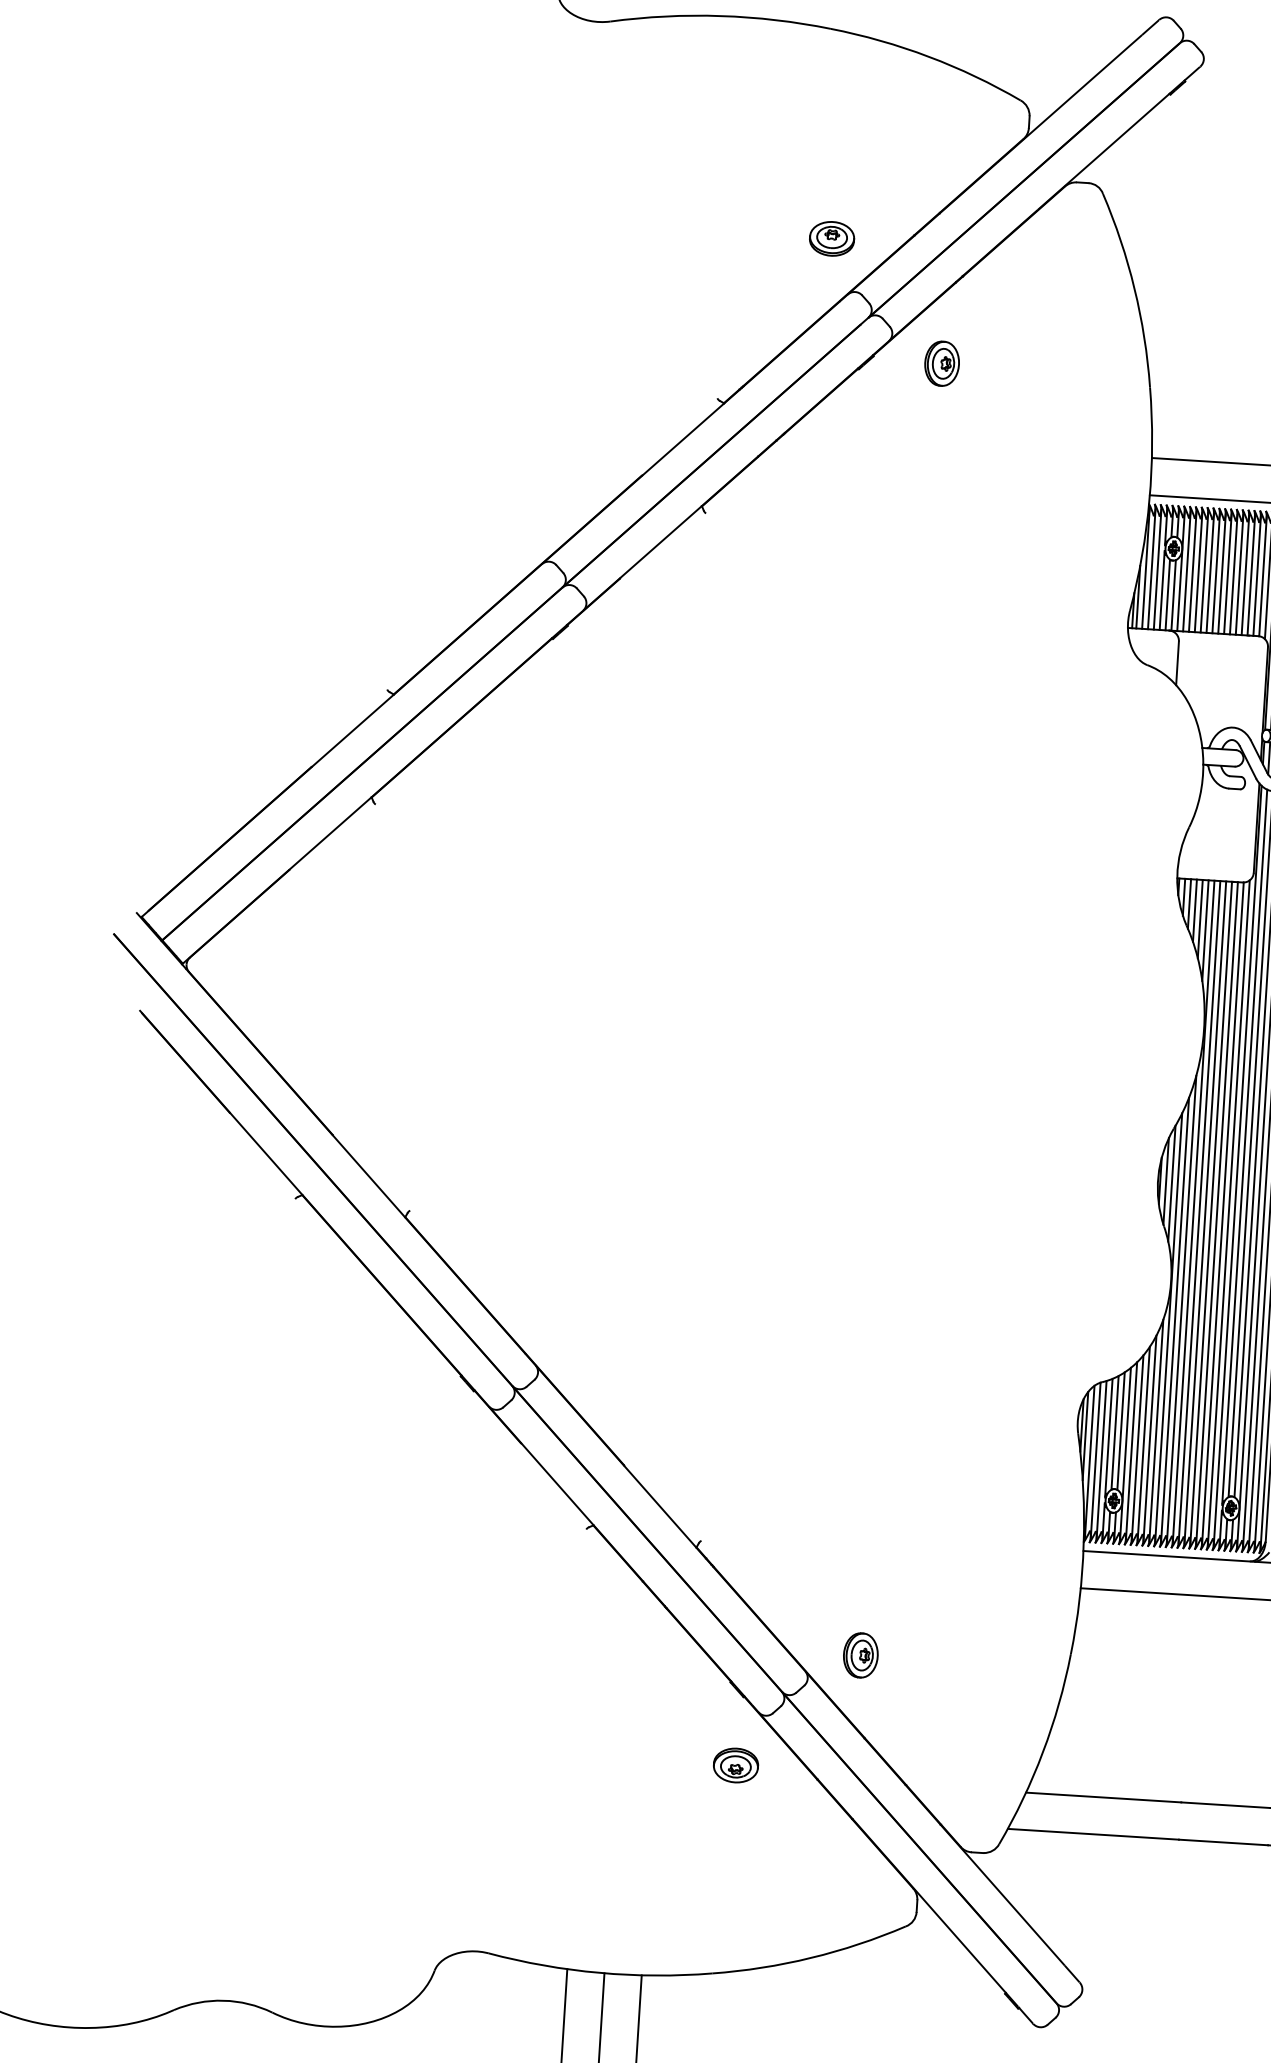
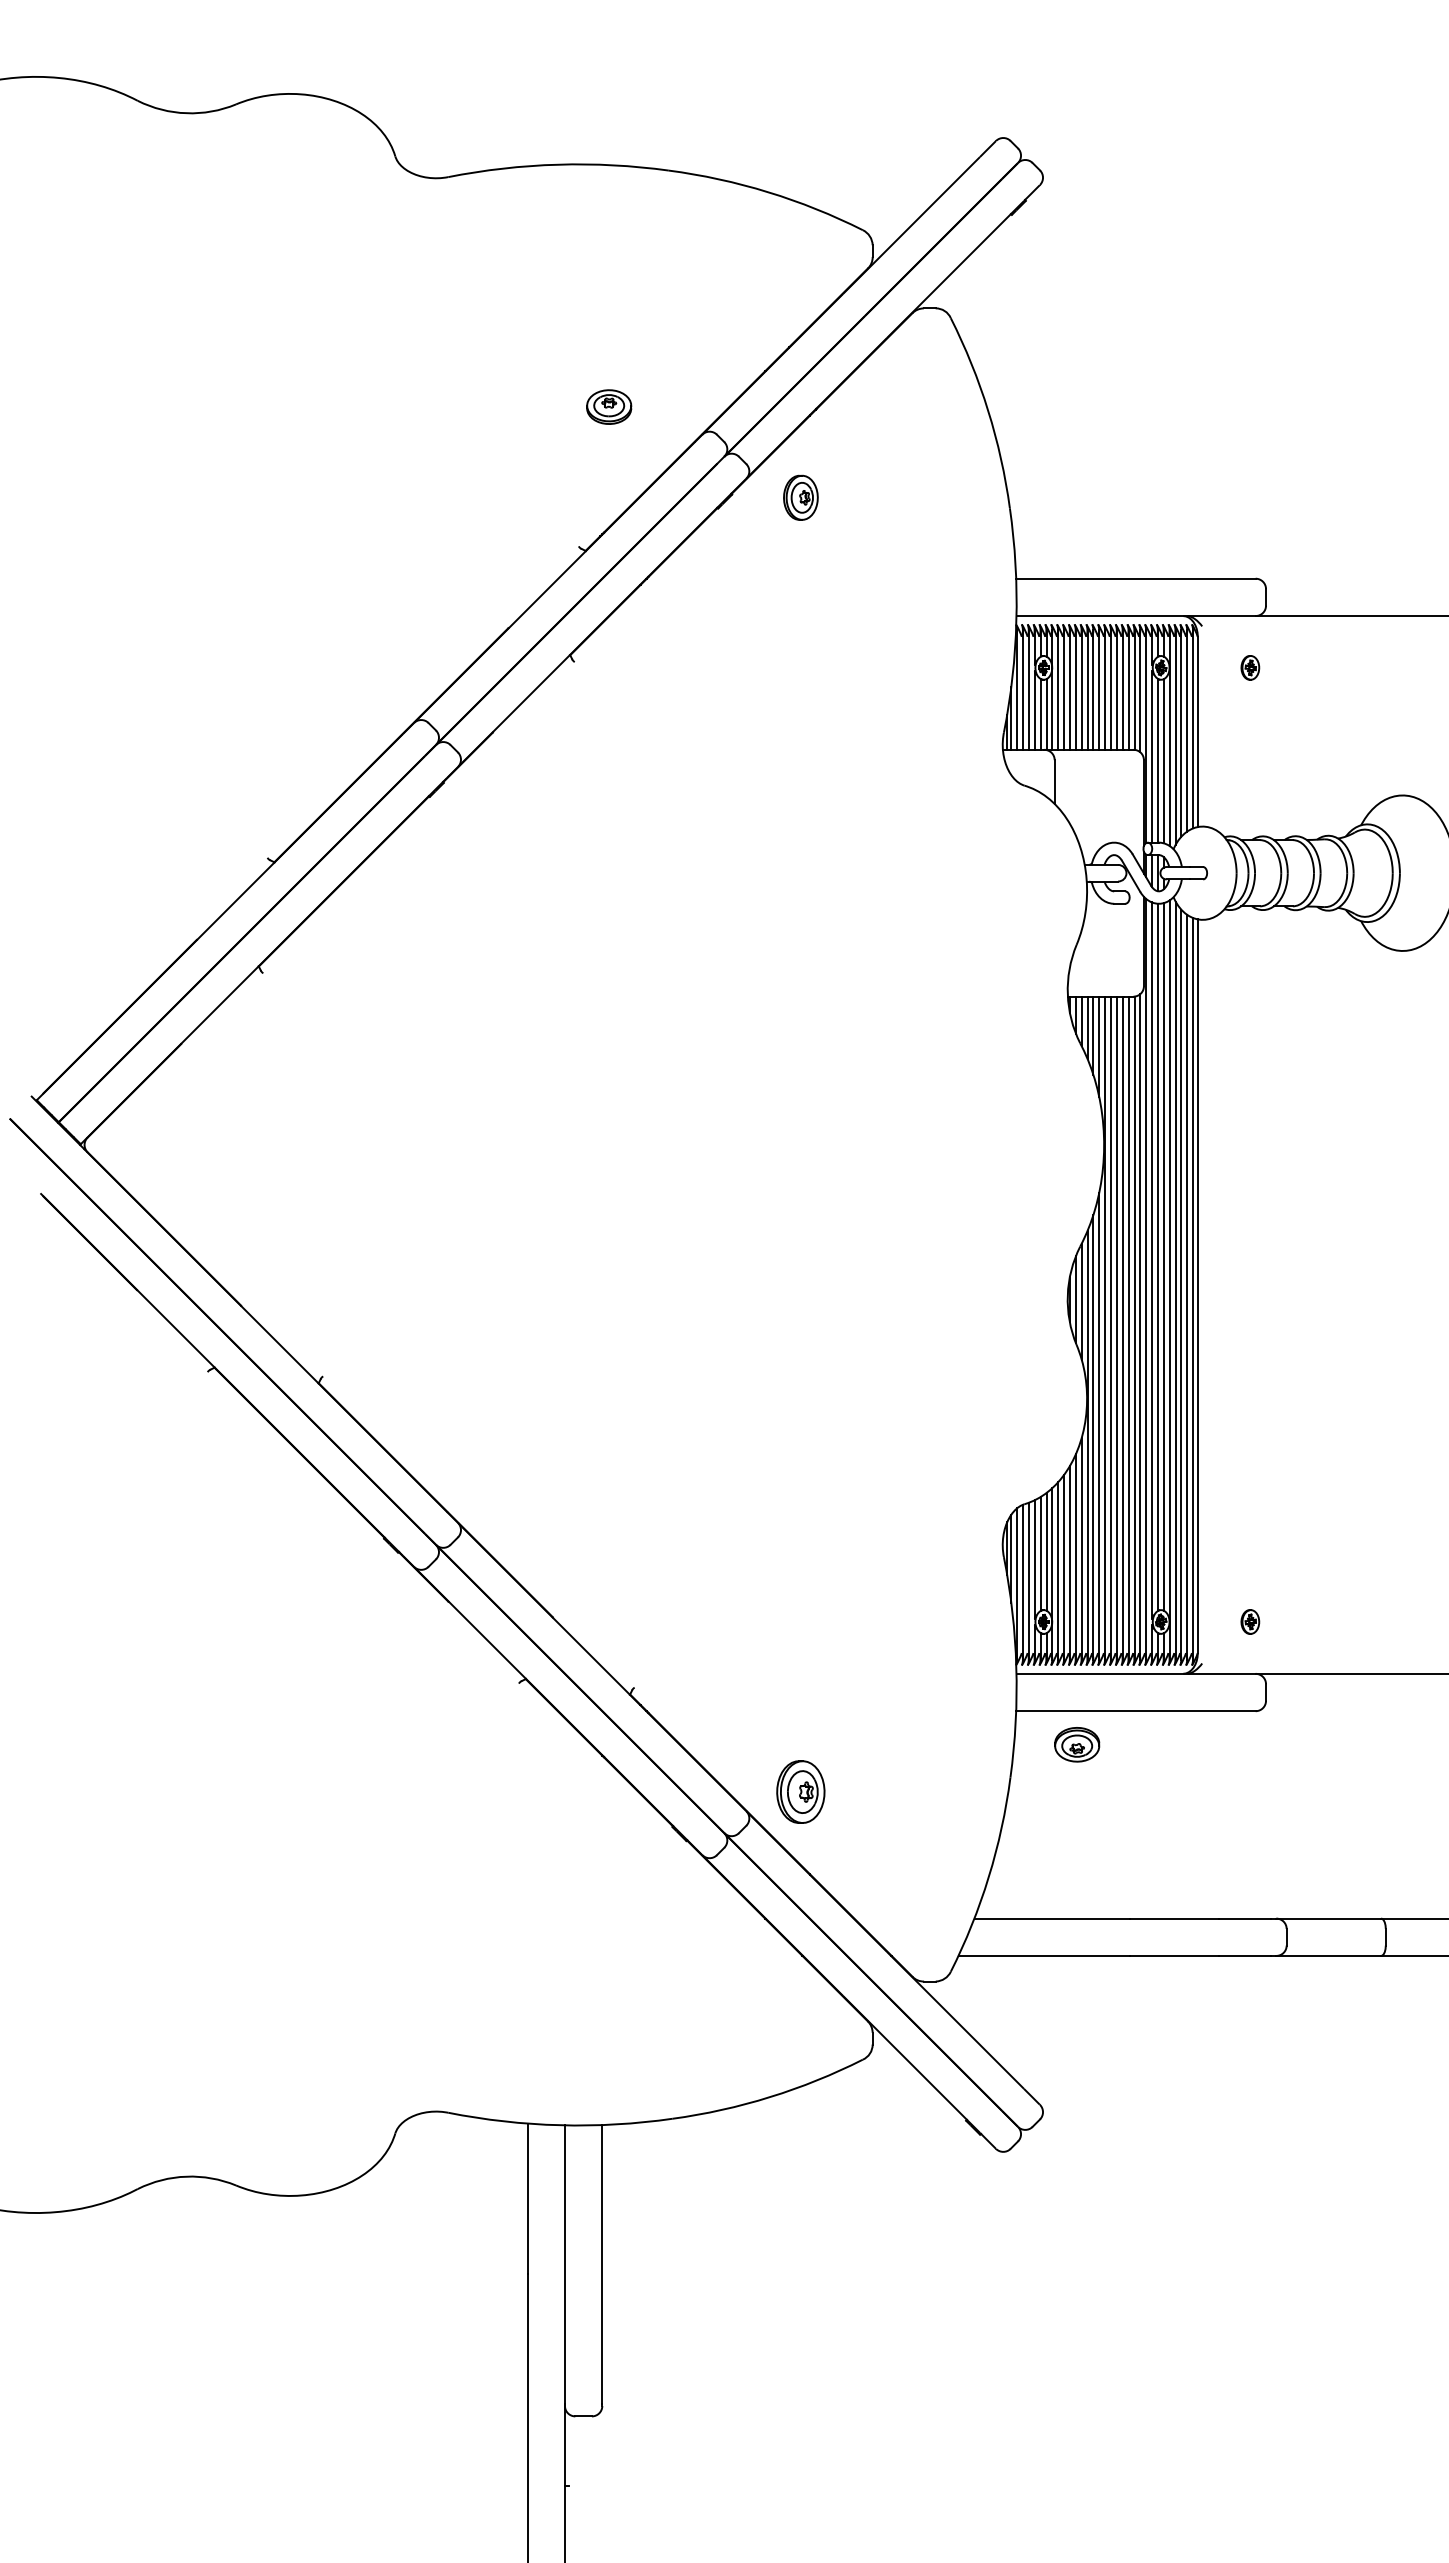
part: (832, 238) -> (609, 406), moved
part: (860, 1654) -> (800, 1791), size x1.4
part: (736, 1765) -> (1077, 1744), moved

